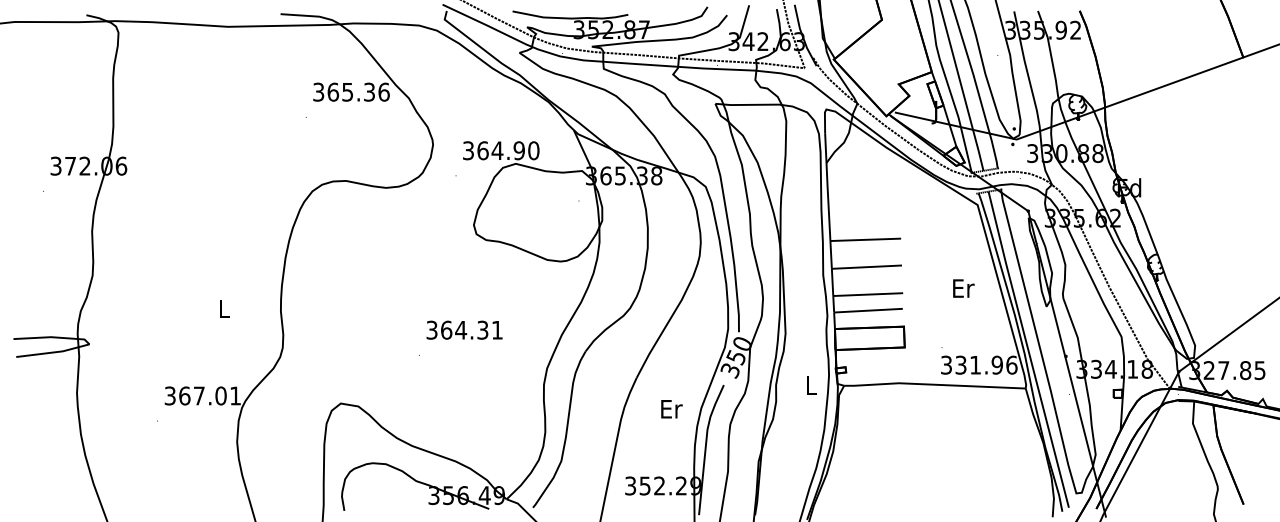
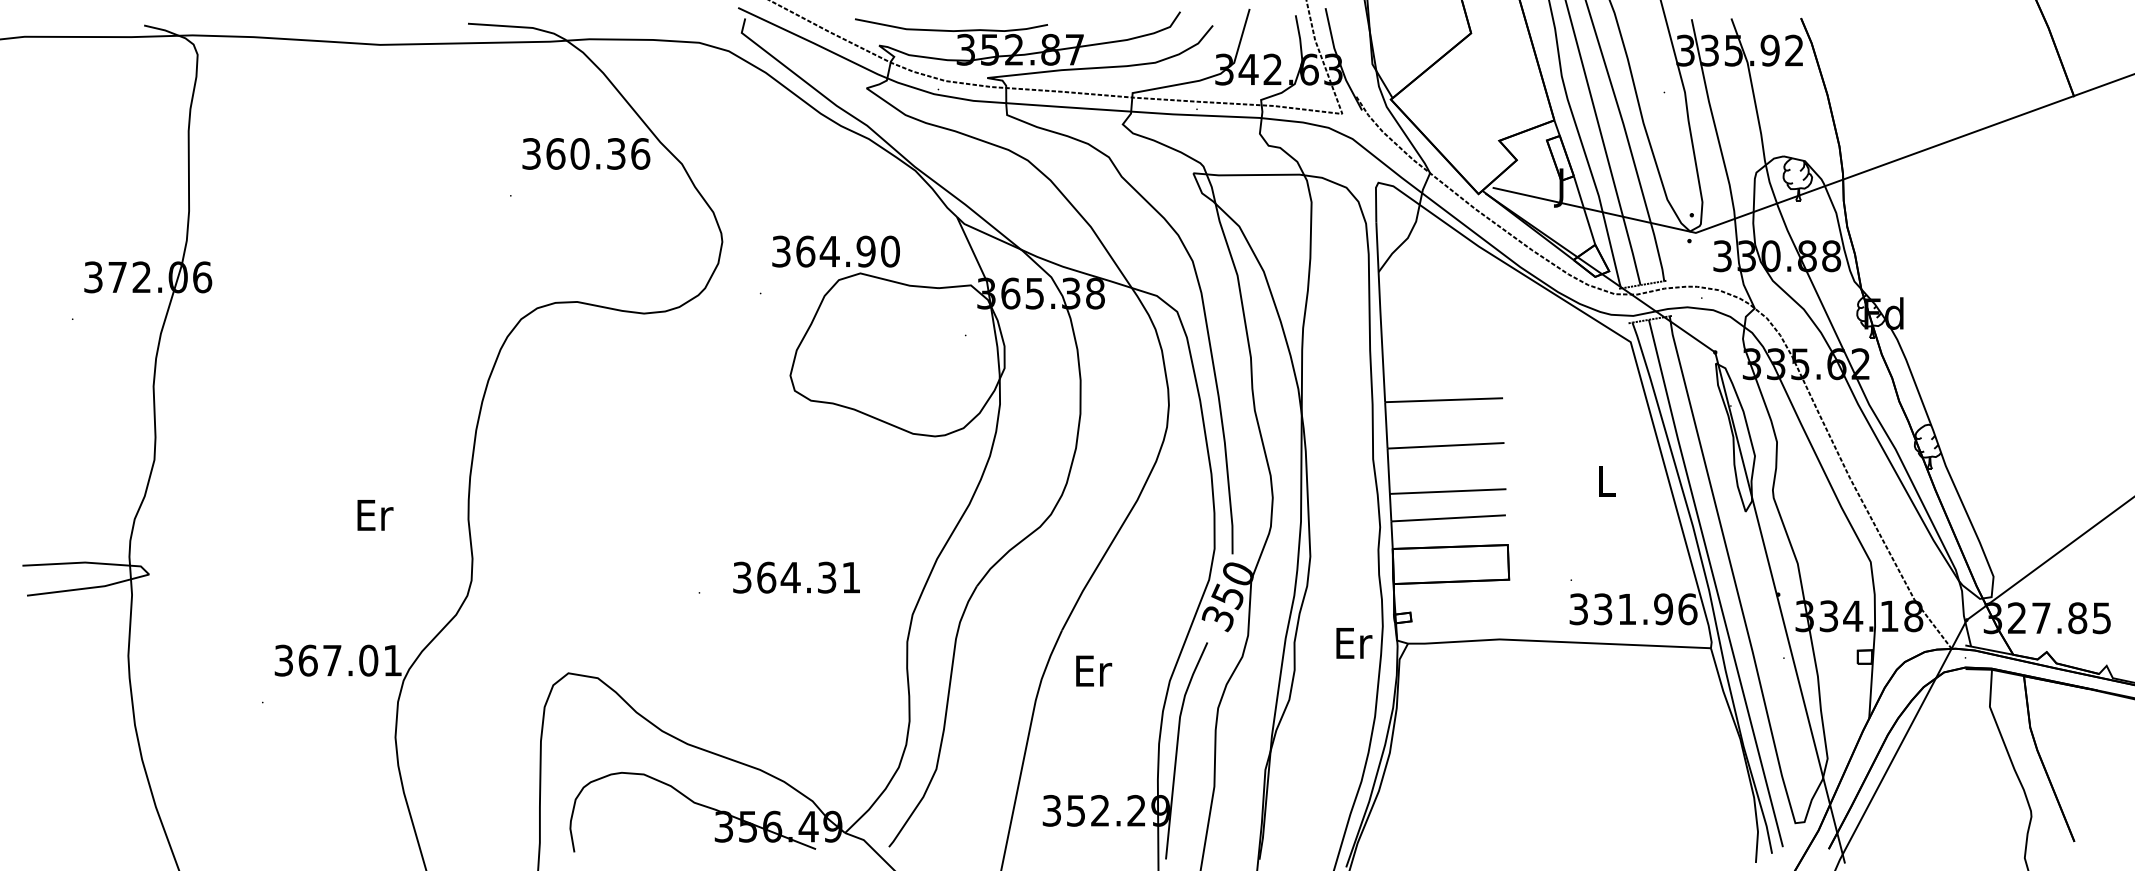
text: (347, 91) -> (579, 152), 365.36 -> 360.36
text: (963, 288) -> (1607, 481), Er -> L
text: (224, 308) -> (374, 514), L -> Er
text: (464, 329) -> (796, 576), moved
text: (811, 385) -> (1353, 643), L -> Er
text: (671, 409) -> (1093, 671), moved

